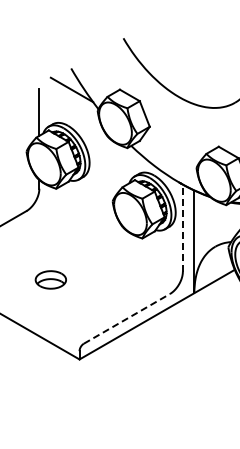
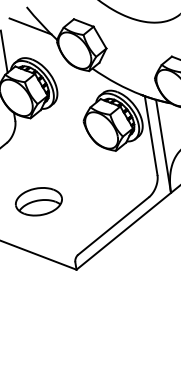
line: (182, 228) -> (150, 136), dashed -> solid
part: (50, 279) -> (38, 201), size x1.67
line: (126, 318) -> (113, 225), dashed -> solid

